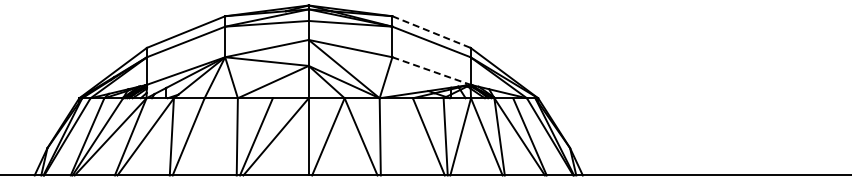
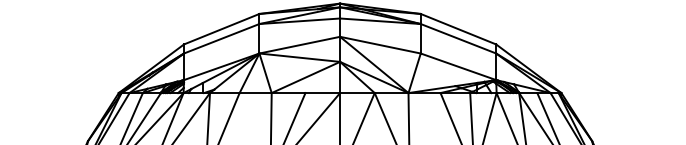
line: (431, 32) -> (458, 29), dashed -> solid
line: (431, 71) -> (458, 67), dashed -> solid

